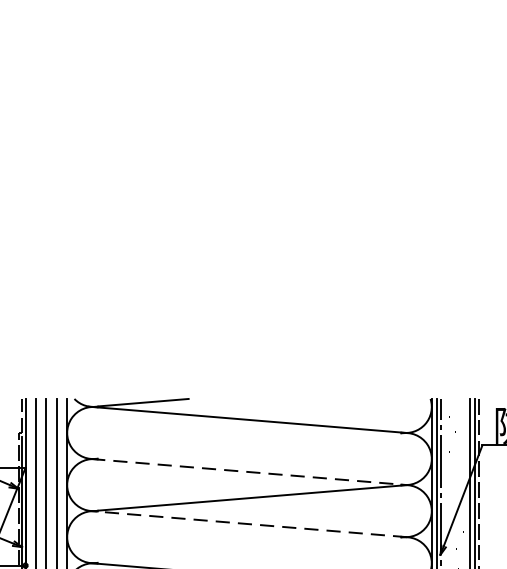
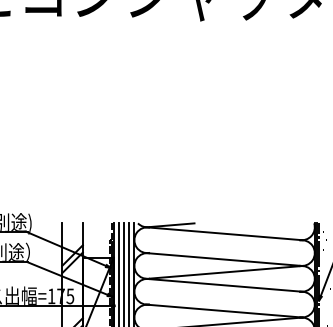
line: (249, 471) -> (224, 259), dashed -> solid
line: (247, 524) -> (223, 285), dashed -> solid

